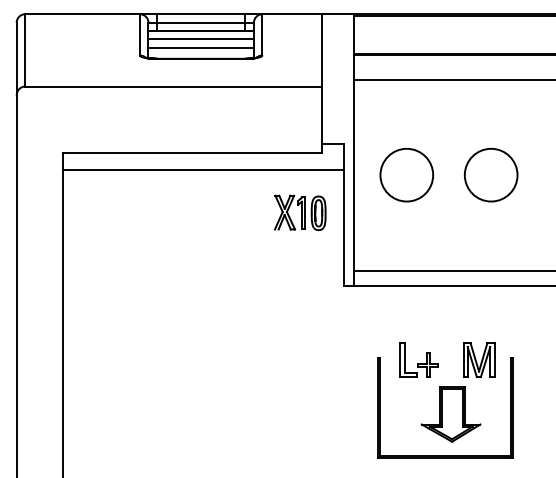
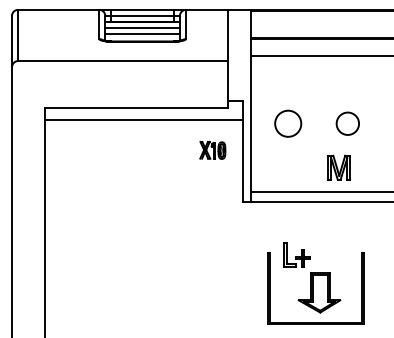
circle: (406, 174) -> (287, 123), size x0.7
circle: (490, 174) -> (347, 123), size x0.6
part: (300, 212) -> (212, 150), size x0.7
part: (479, 360) -> (339, 167), moved

